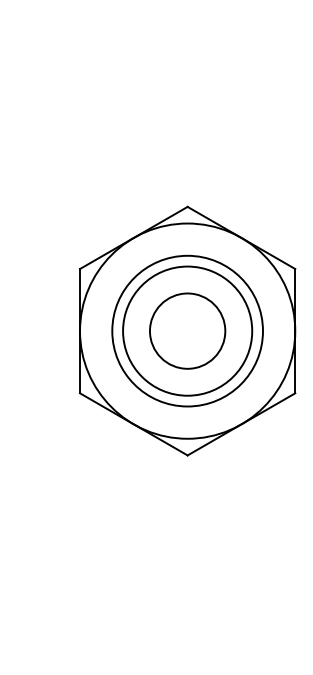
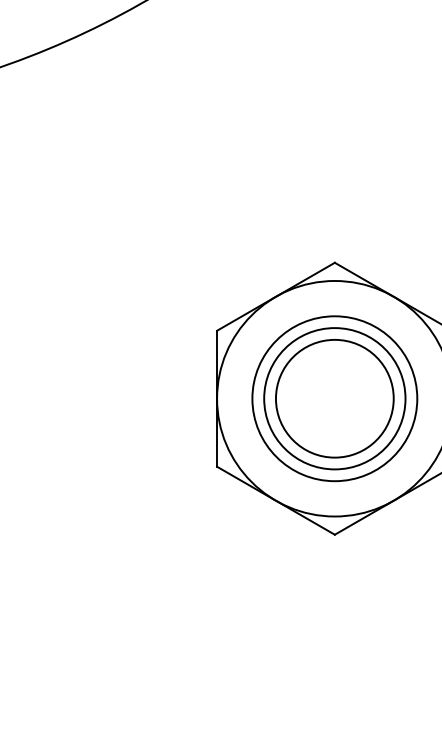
circle: (187, 330) -> (334, 398), size x1.43

